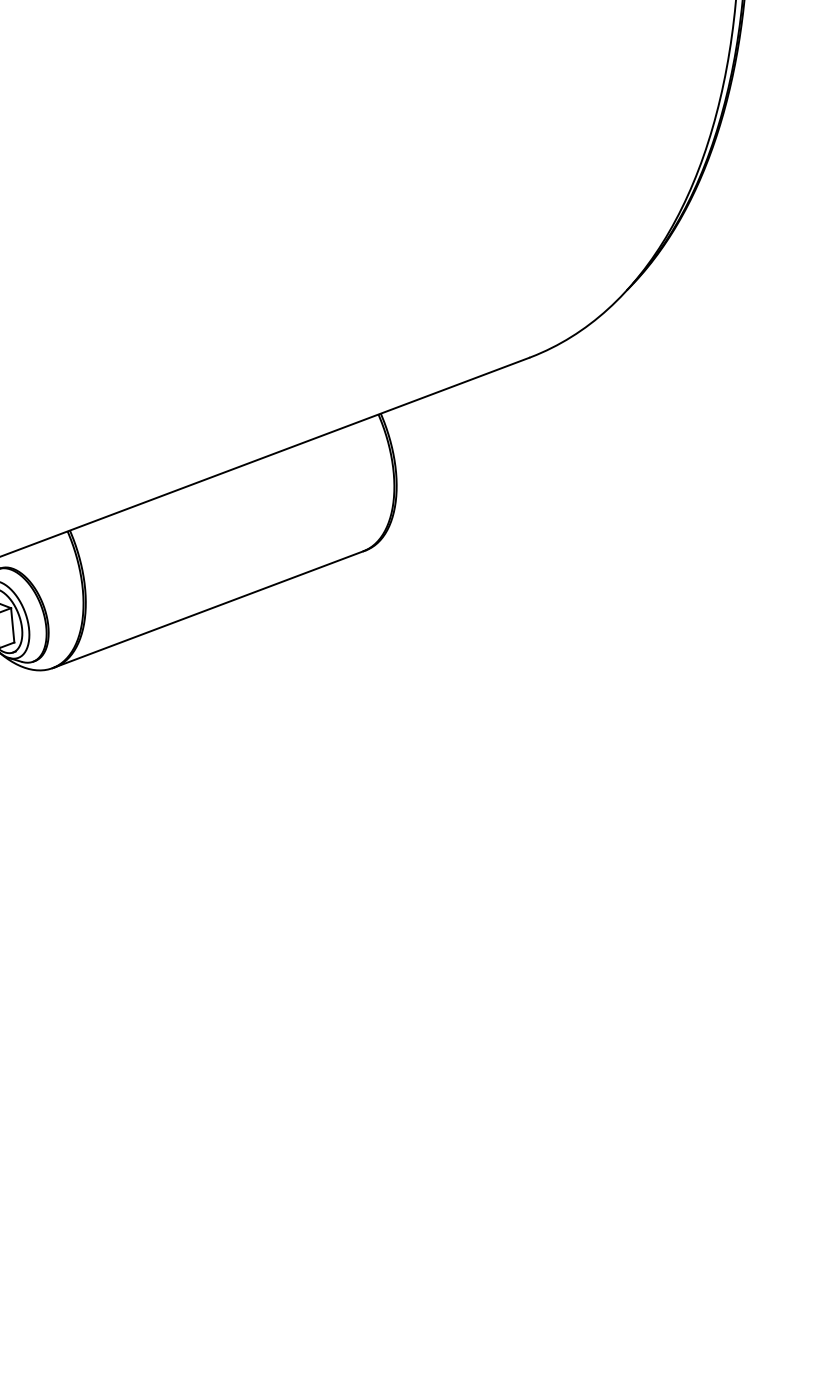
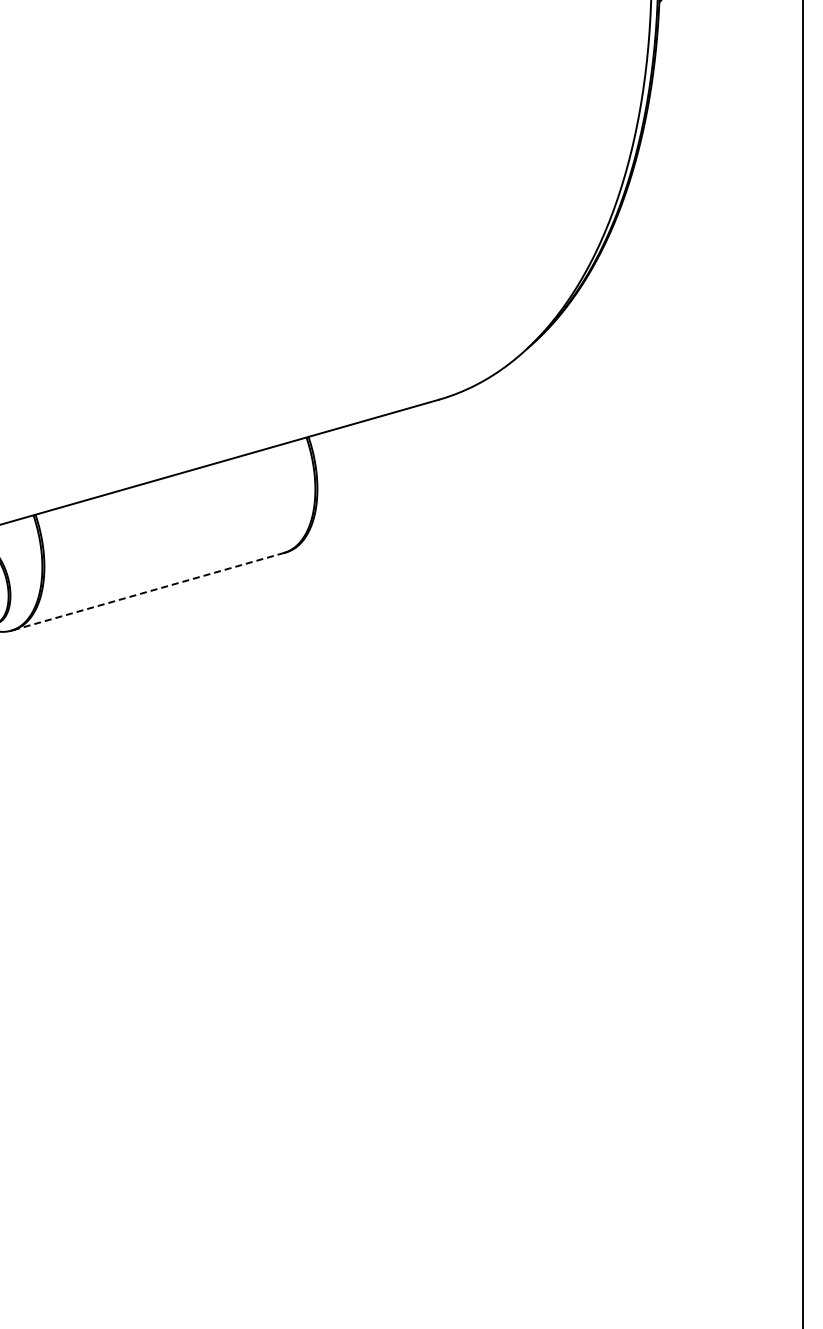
line: (209, 609) -> (148, 591), solid -> dashed

